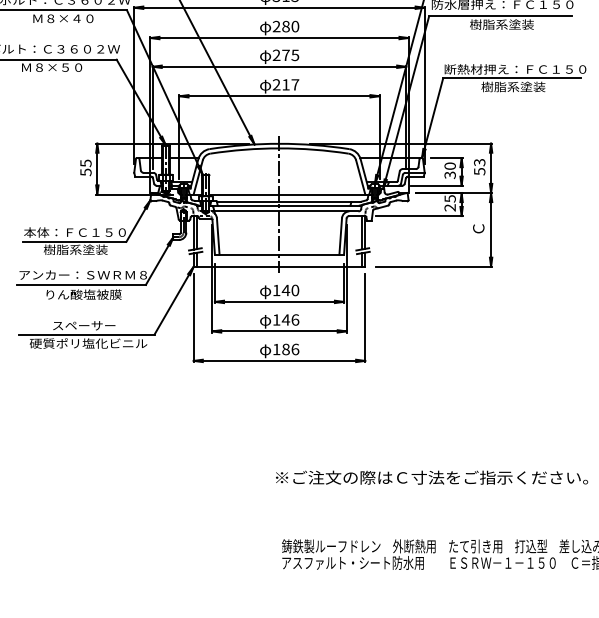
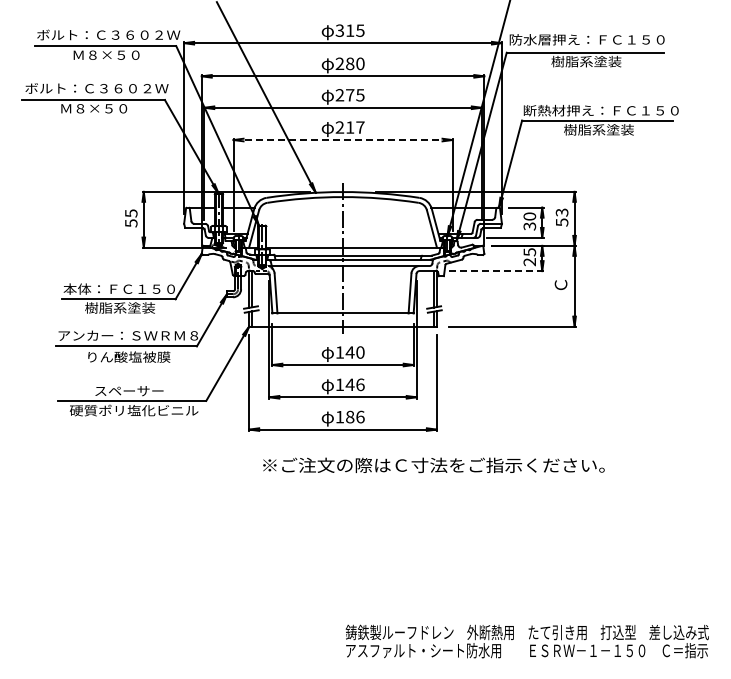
text: (76, 18) -> (121, 54), Ｍ８×４０ -> Ｍ８×５０
line: (279, 96) -> (343, 140), solid -> dashed
line: (419, 216) -> (496, 271), solid -> dashed
text: (431, 477) -> (433, 465), moved

